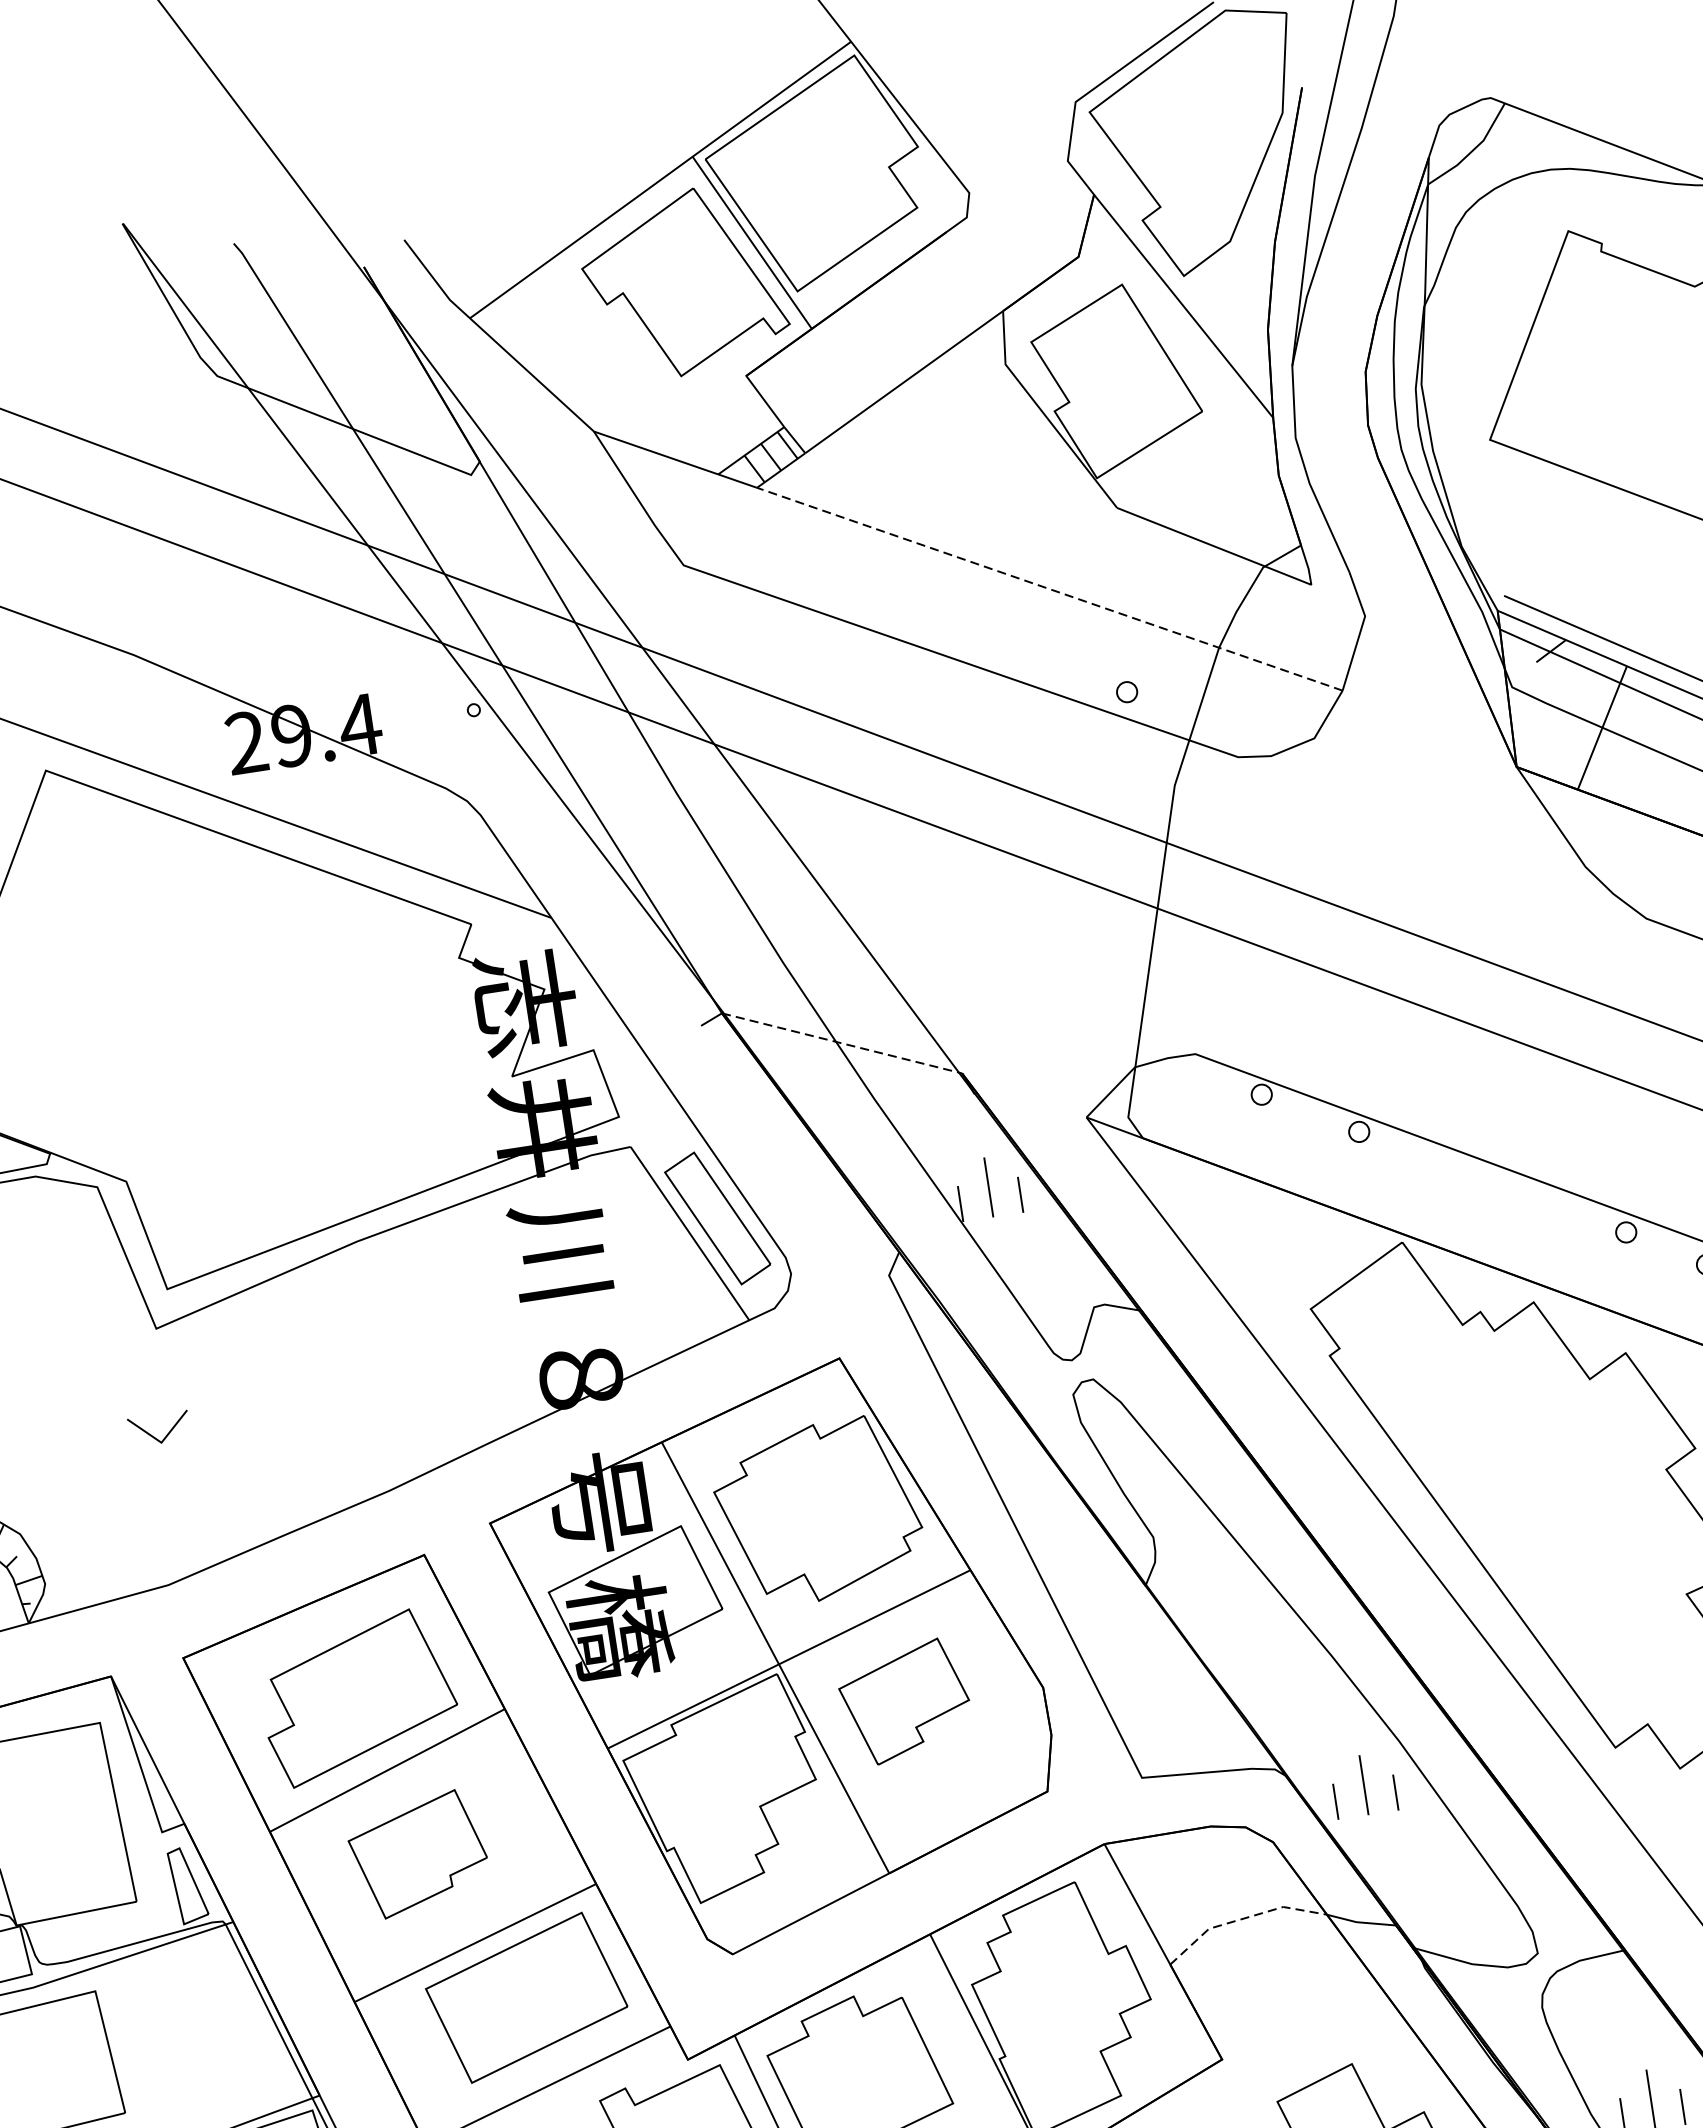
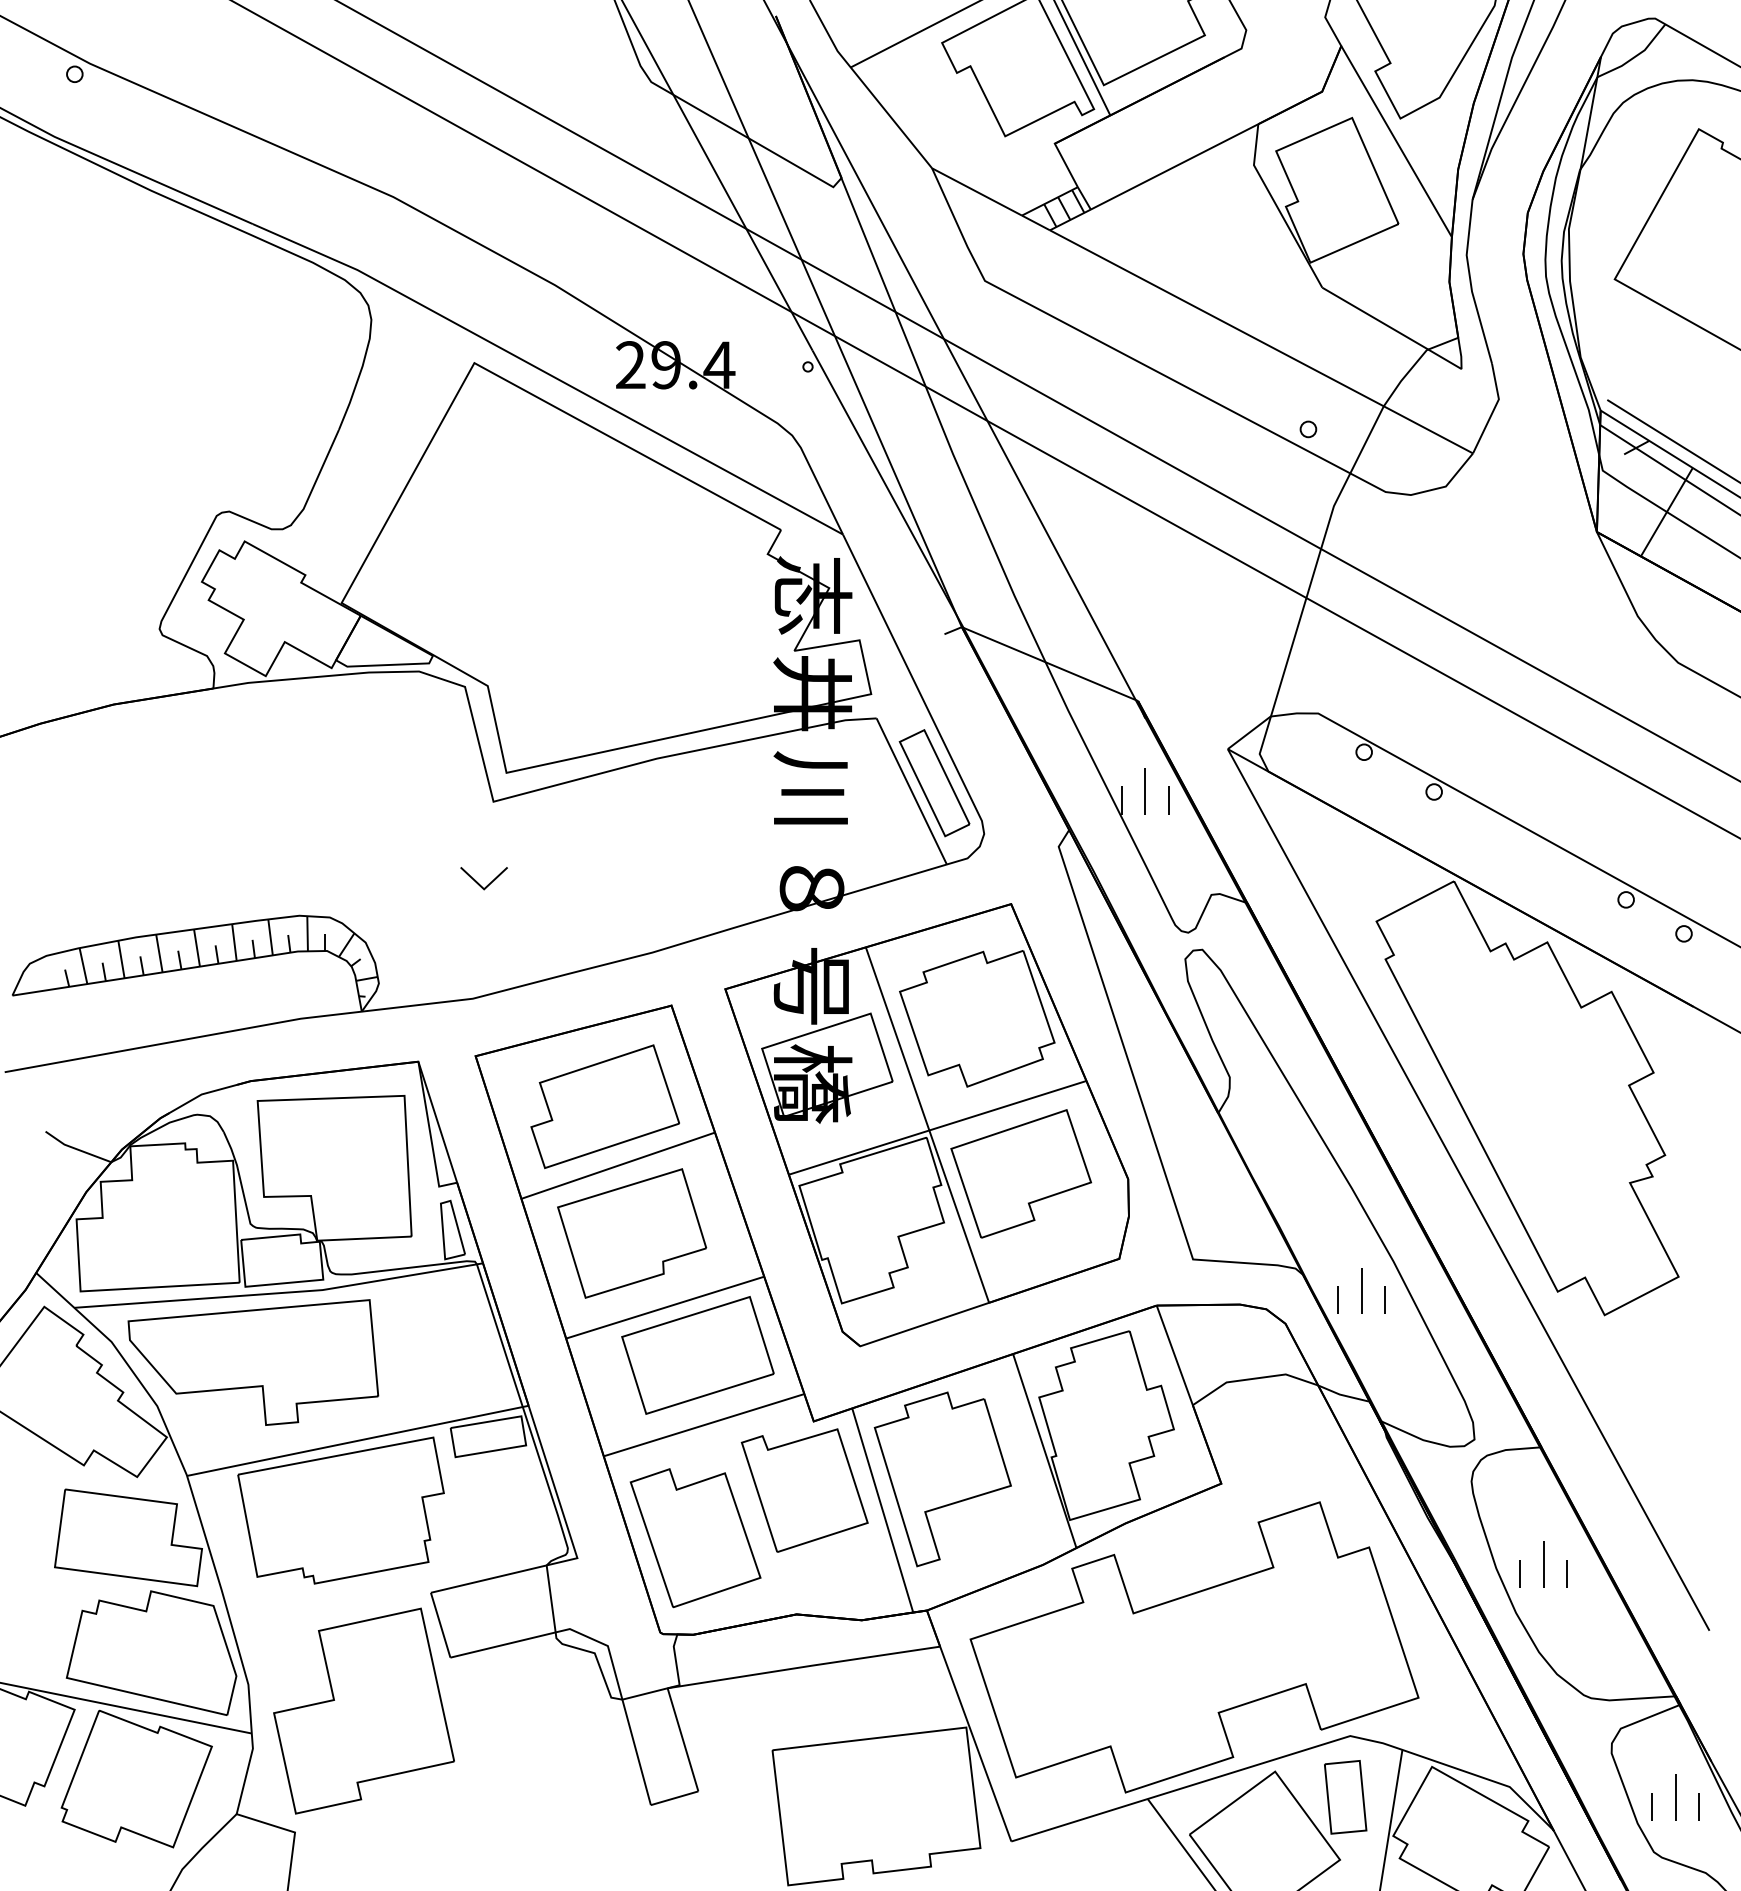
line: (1049, 590) -> (1261, 342), dashed -> solid
line: (841, 1044) -> (1049, 664), dashed -> solid
part: (905, 1701) -> (1021, 1173), size x1.43
part: (418, 1854) -> (632, 1233), size x1.43
line: (1242, 1918) -> (1253, 1378), dashed -> solid

